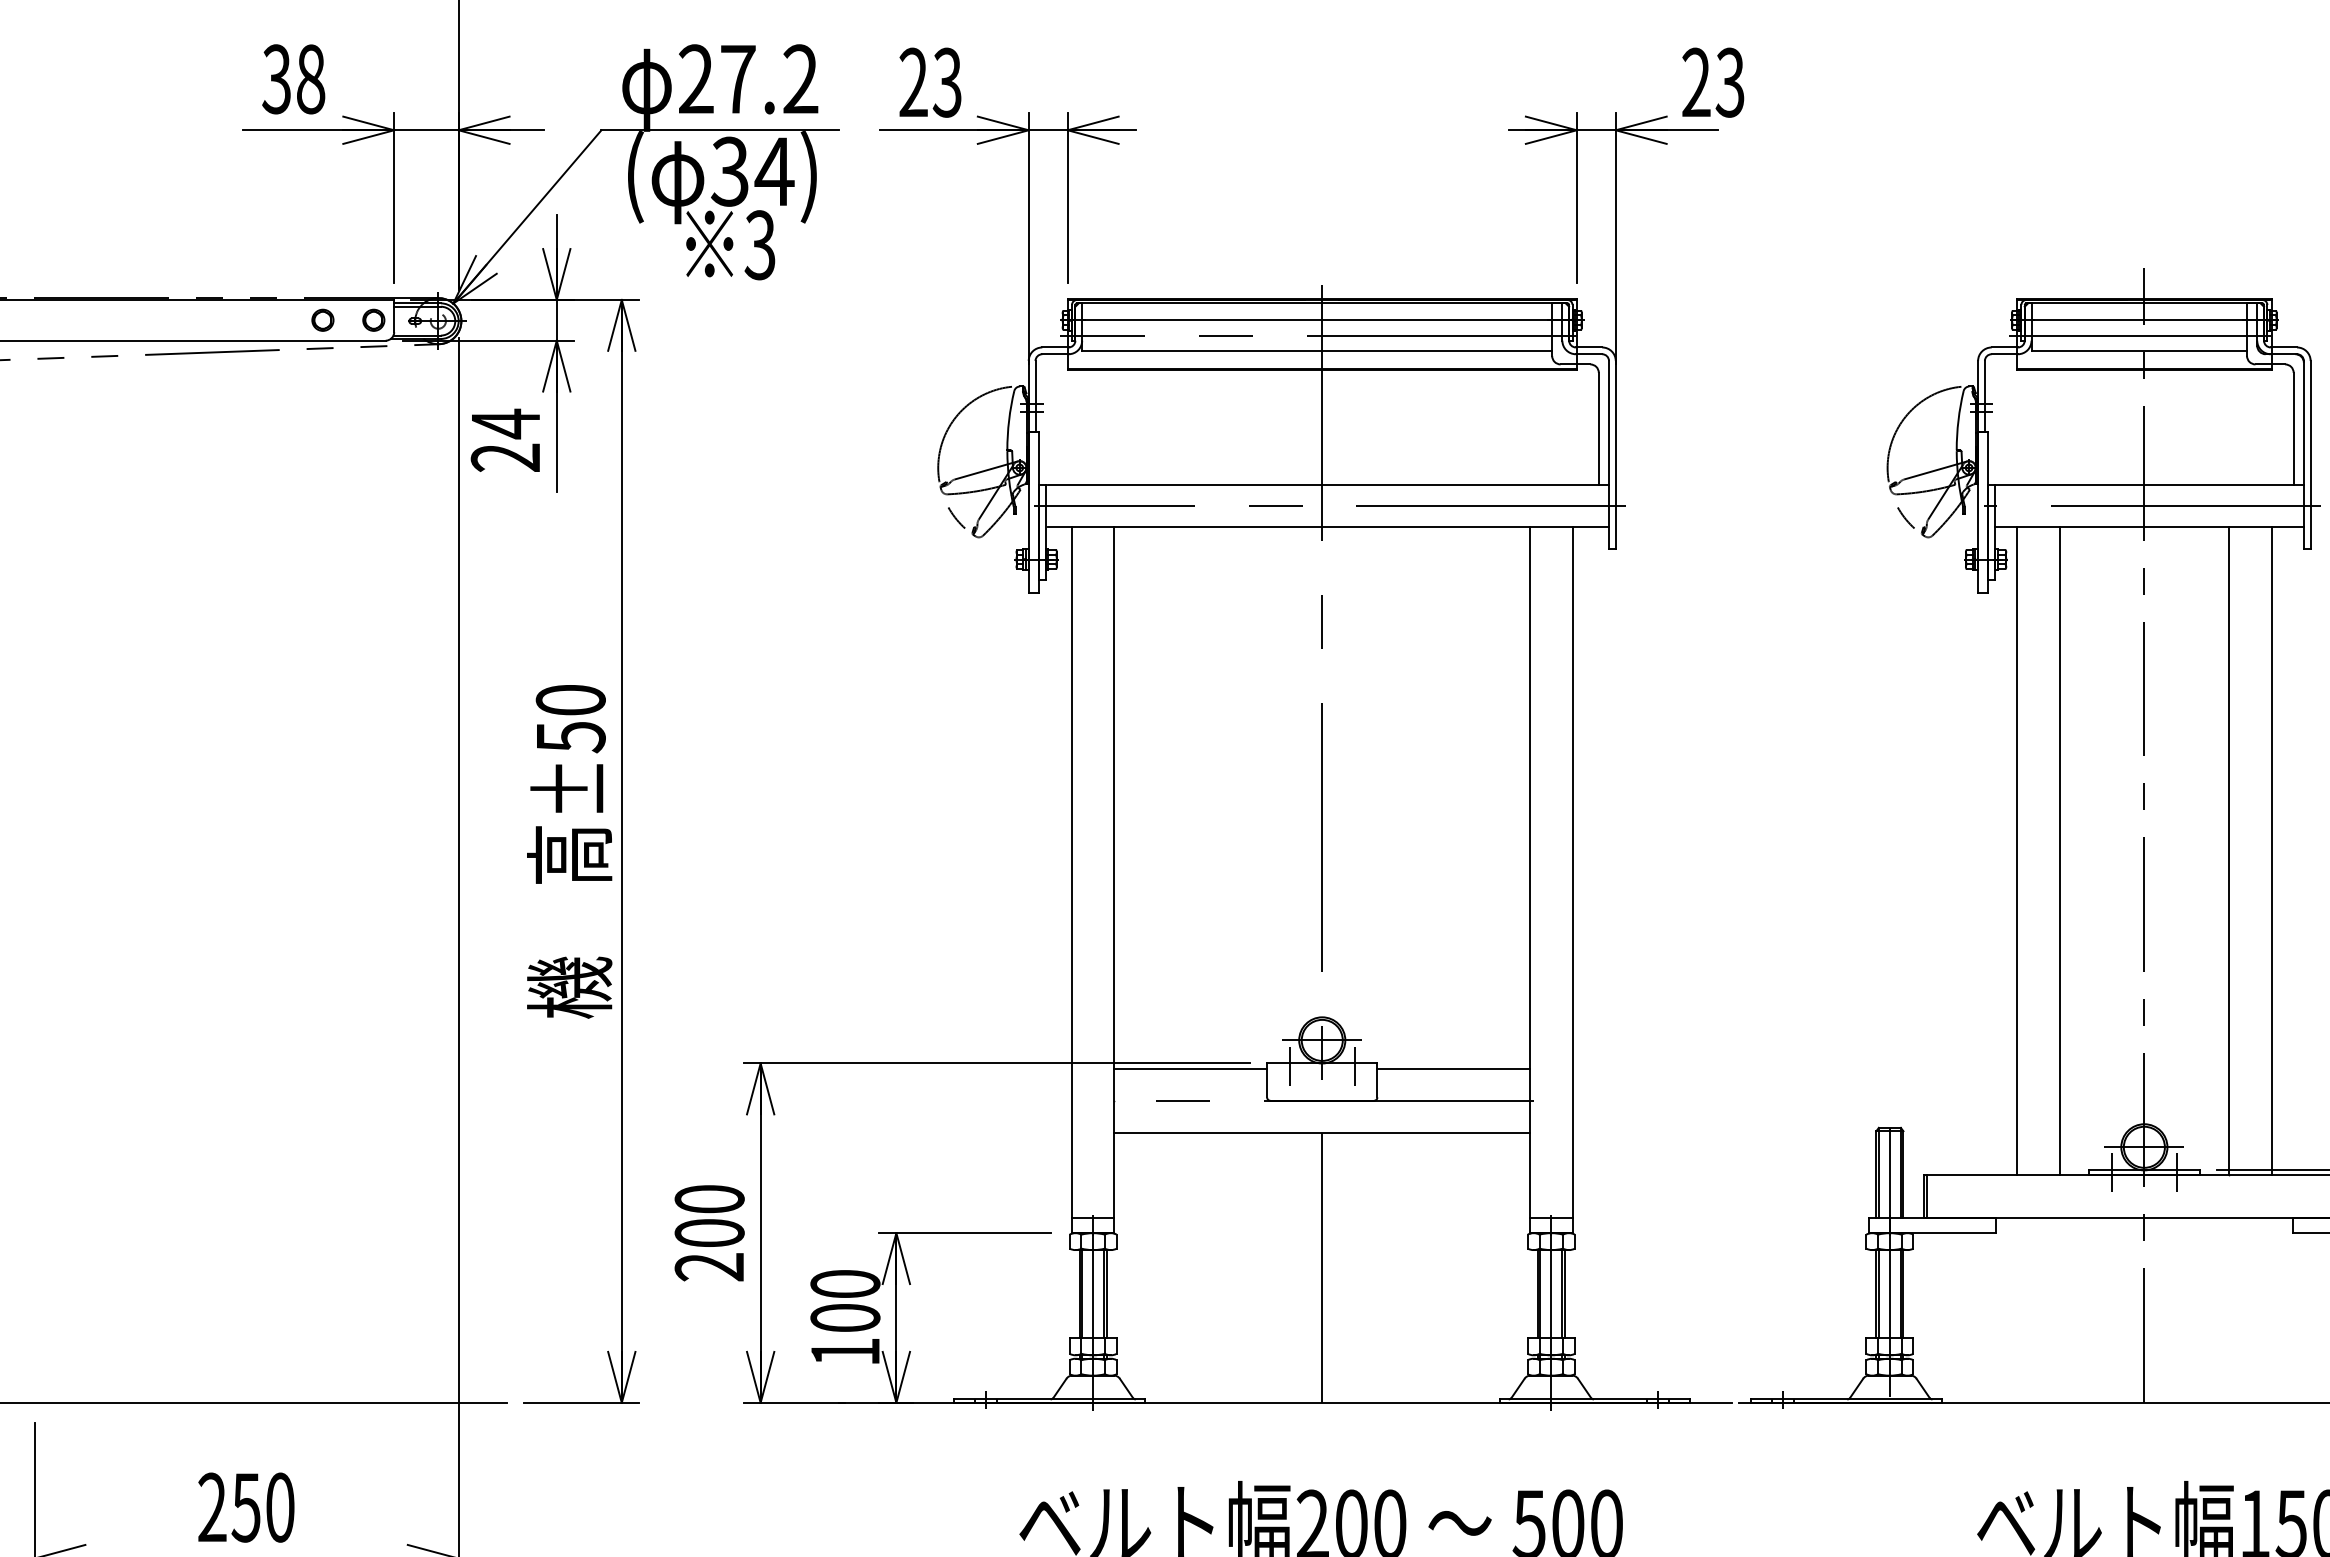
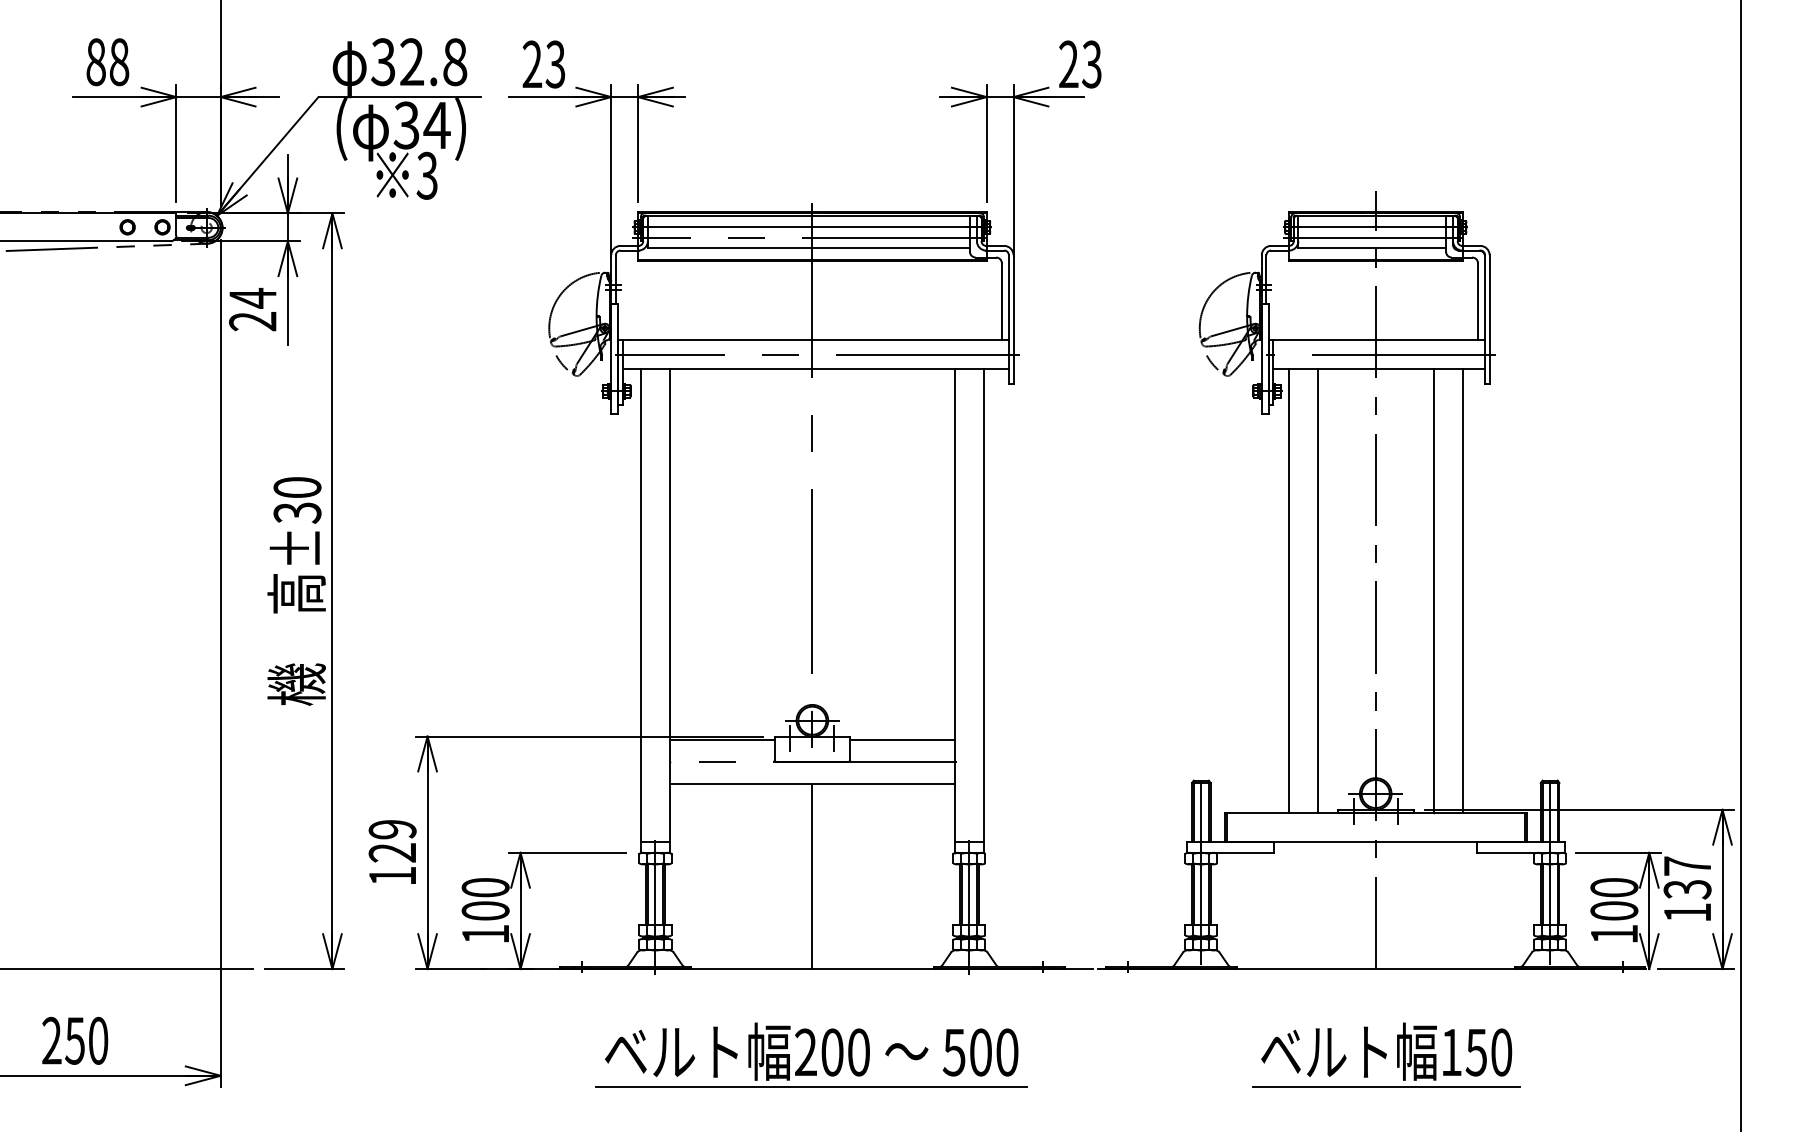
text: (276, 79) -> (95, 62), 38 -> 88
text: (748, 79) -> (419, 62), 27.2 -> 32.8
text: (570, 736) -> (297, 512), ±50 -> ±30
text: (709, 1232) -> (392, 852), 200 -> 129

